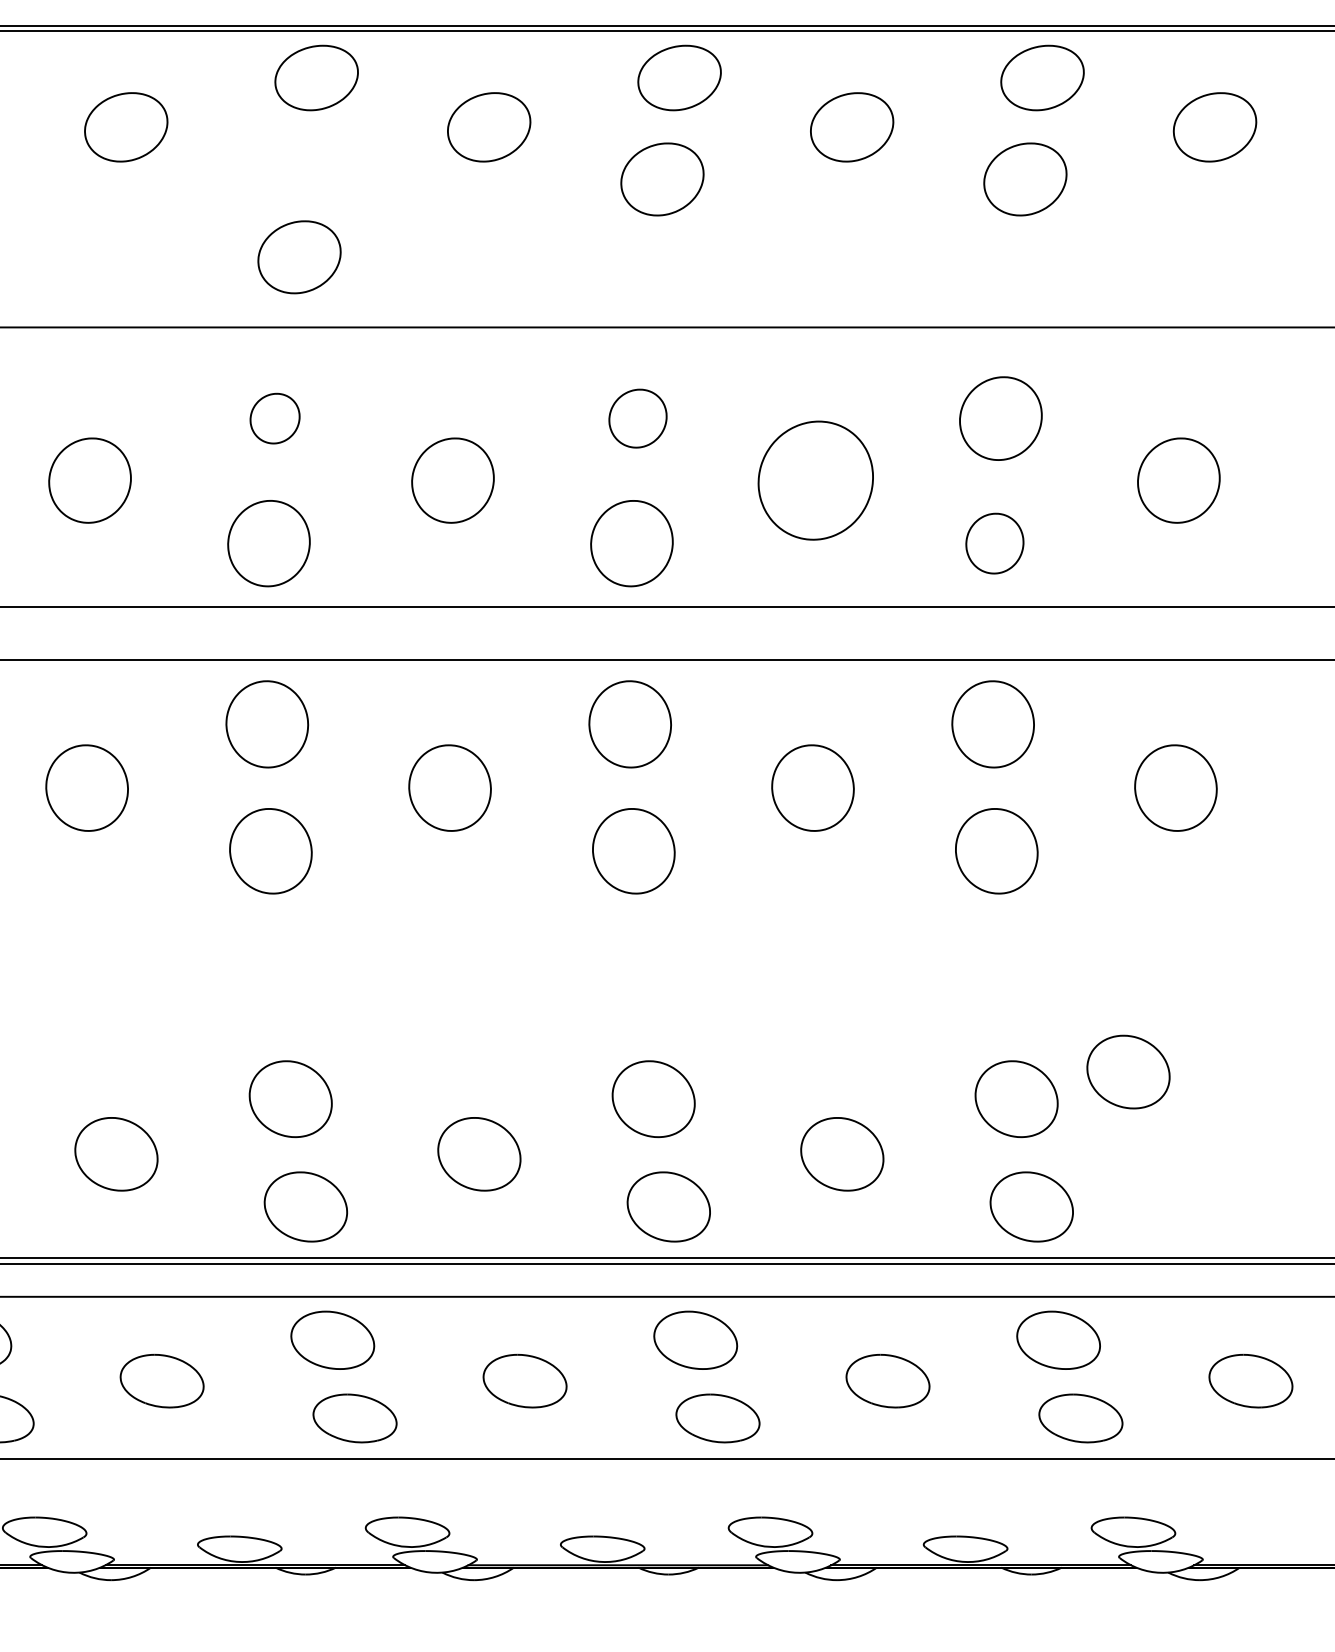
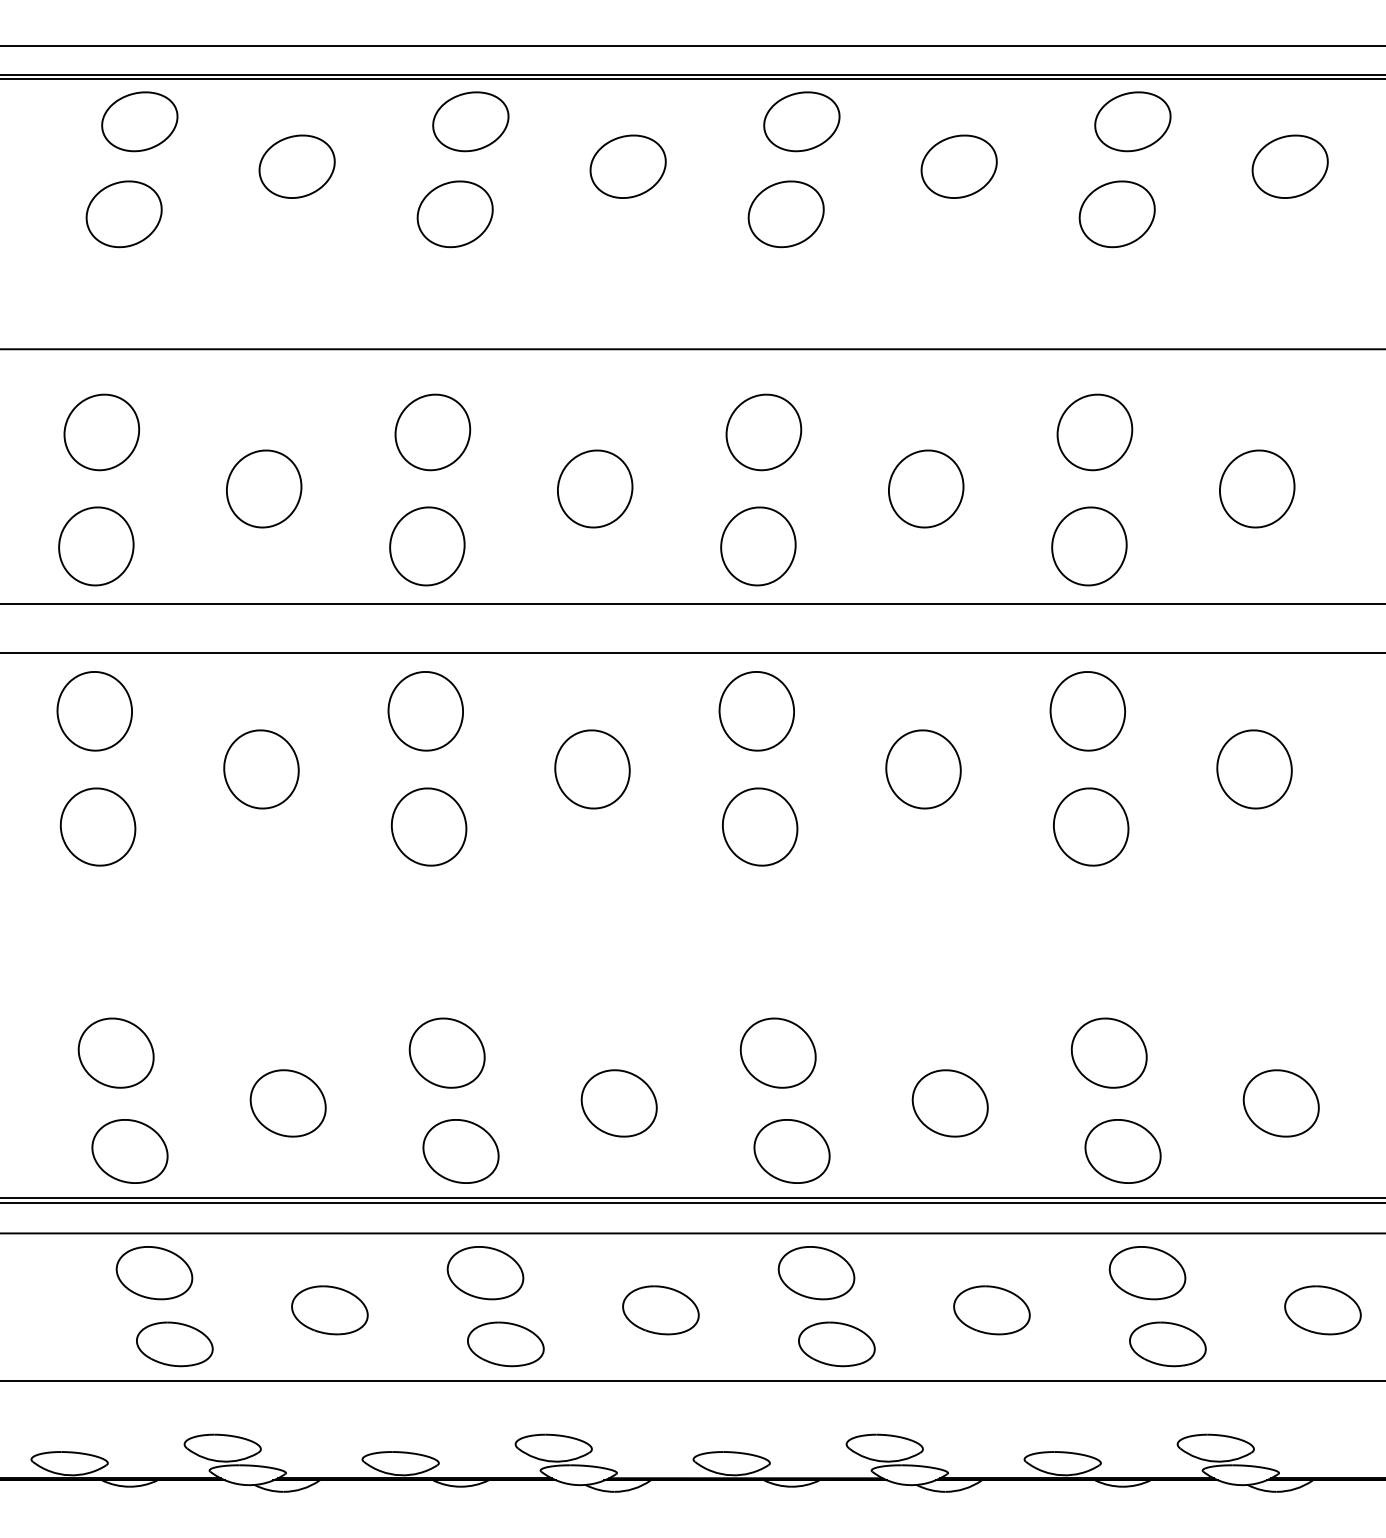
part: (298, 257) -> (454, 214), moved
part: (274, 418) -> (432, 432), size x1.67
part: (637, 418) -> (763, 432), size x1.43
part: (816, 480) -> (926, 488), size x0.71
part: (994, 543) -> (1089, 546), size x1.43
part: (1127, 1072) -> (1280, 1103), moved

